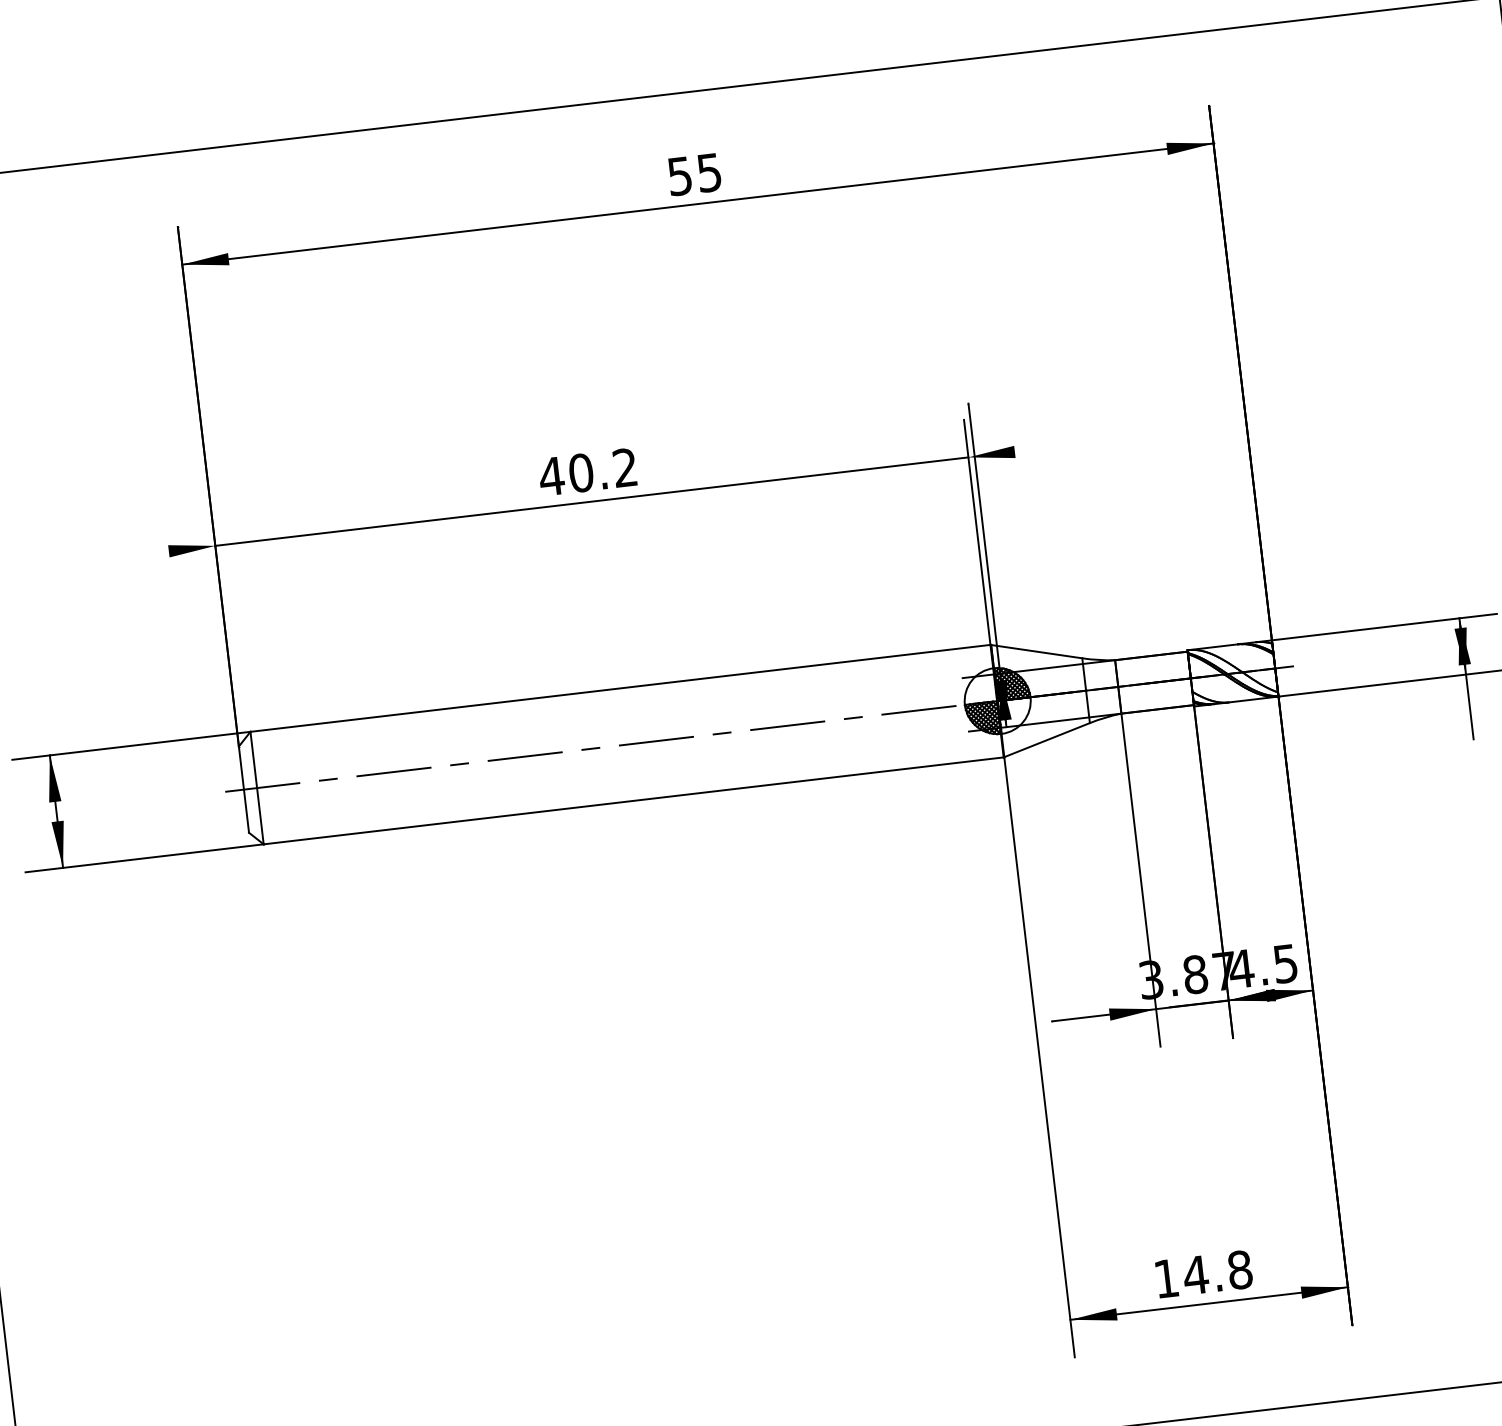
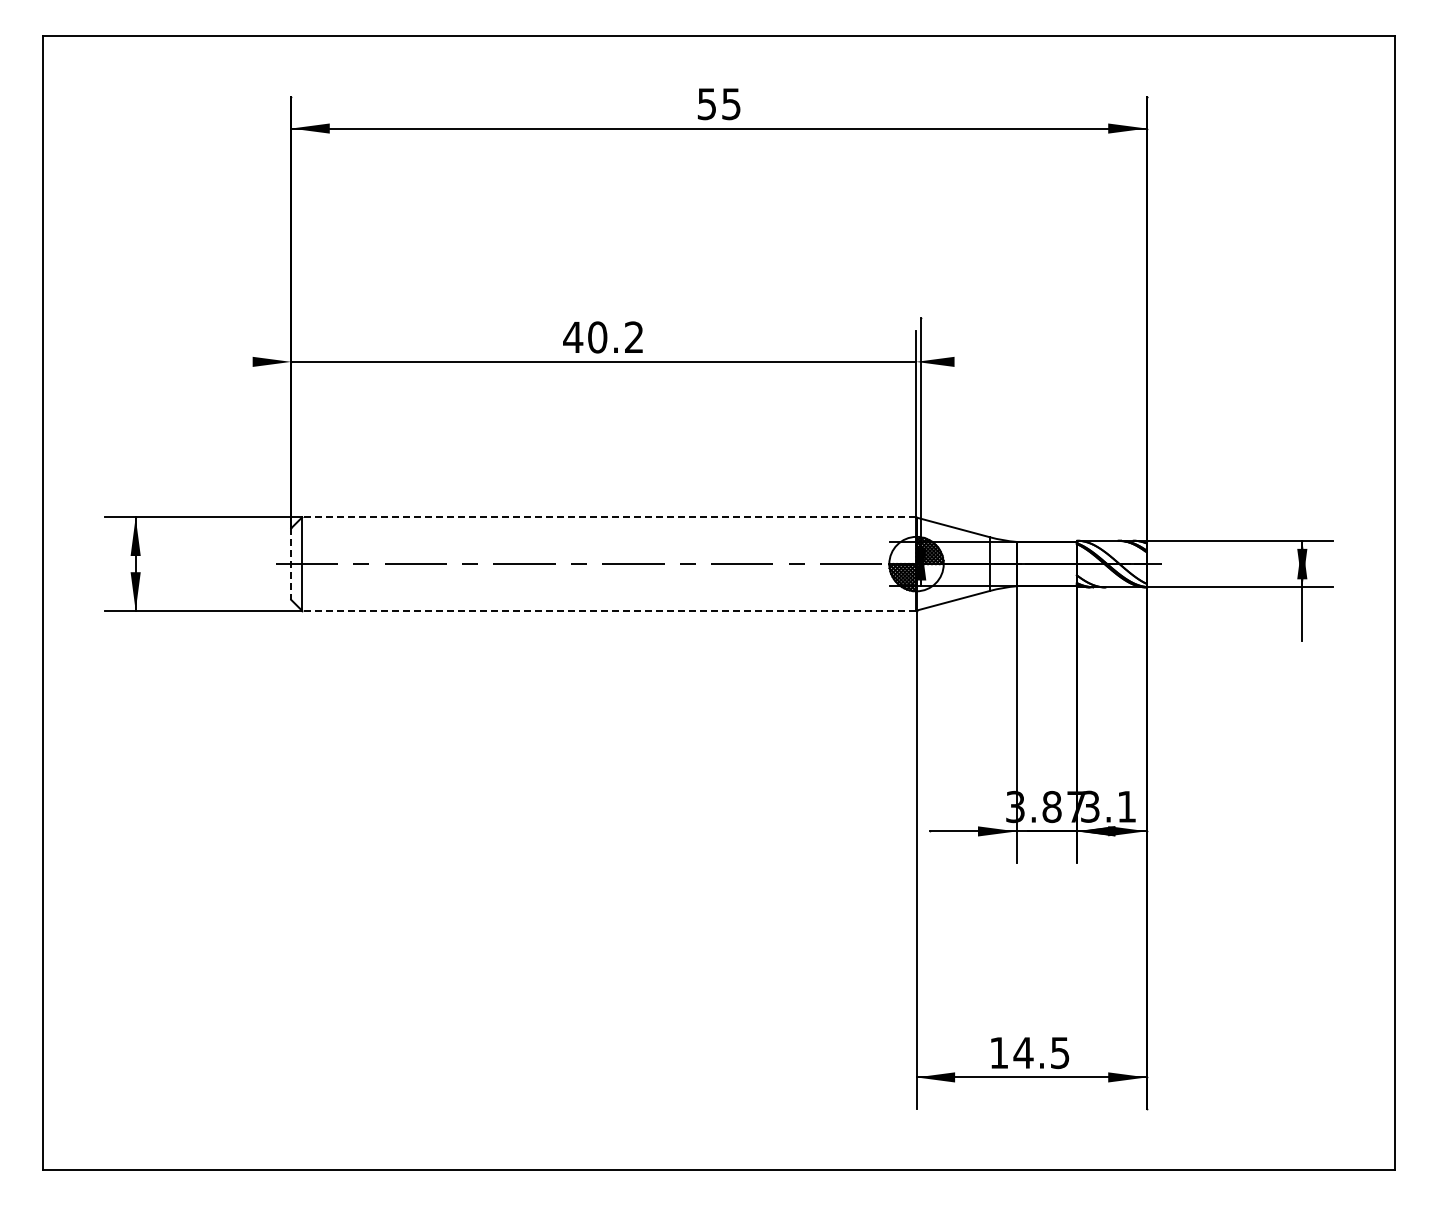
line: (621, 688) -> (609, 517), solid -> dashed
line: (244, 790) -> (291, 564), solid -> dashed
line: (634, 800) -> (609, 610), solid -> dashed
text: (1262, 966) -> (1107, 806), 4.5 -> 3.1
text: (1239, 1269) -> (1059, 1052), 14.8 -> 14.5

